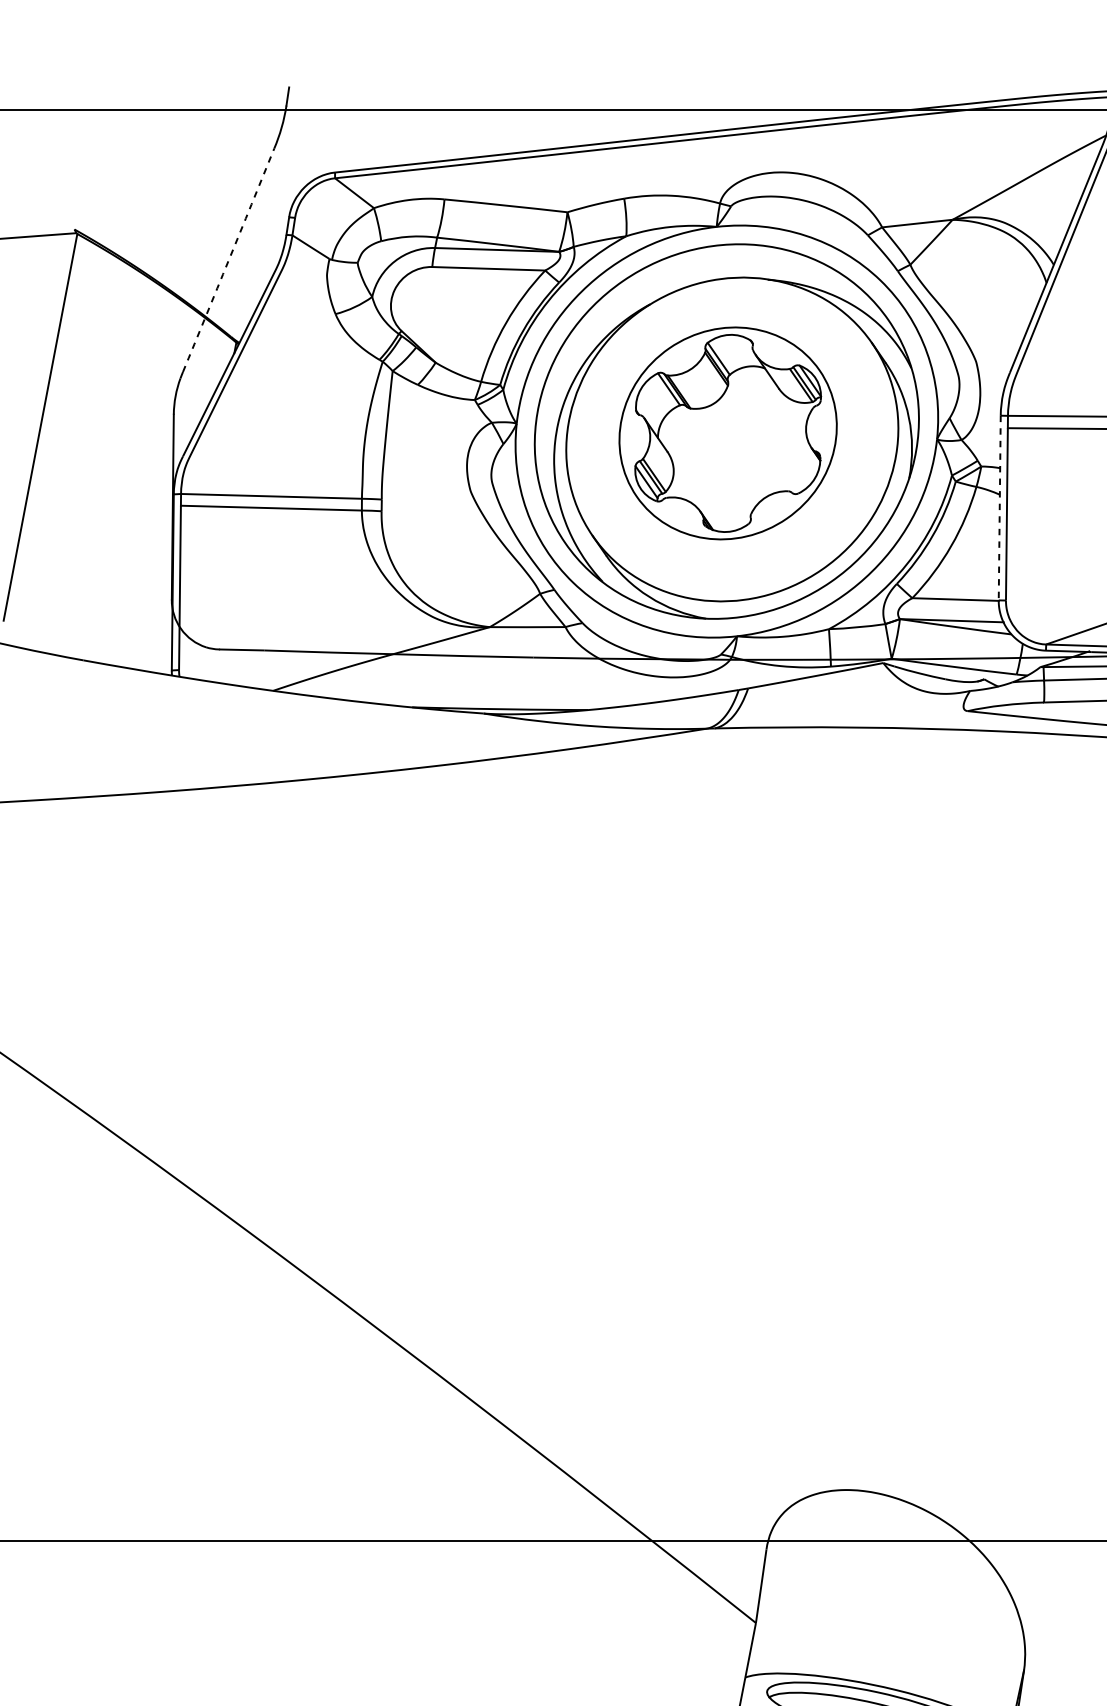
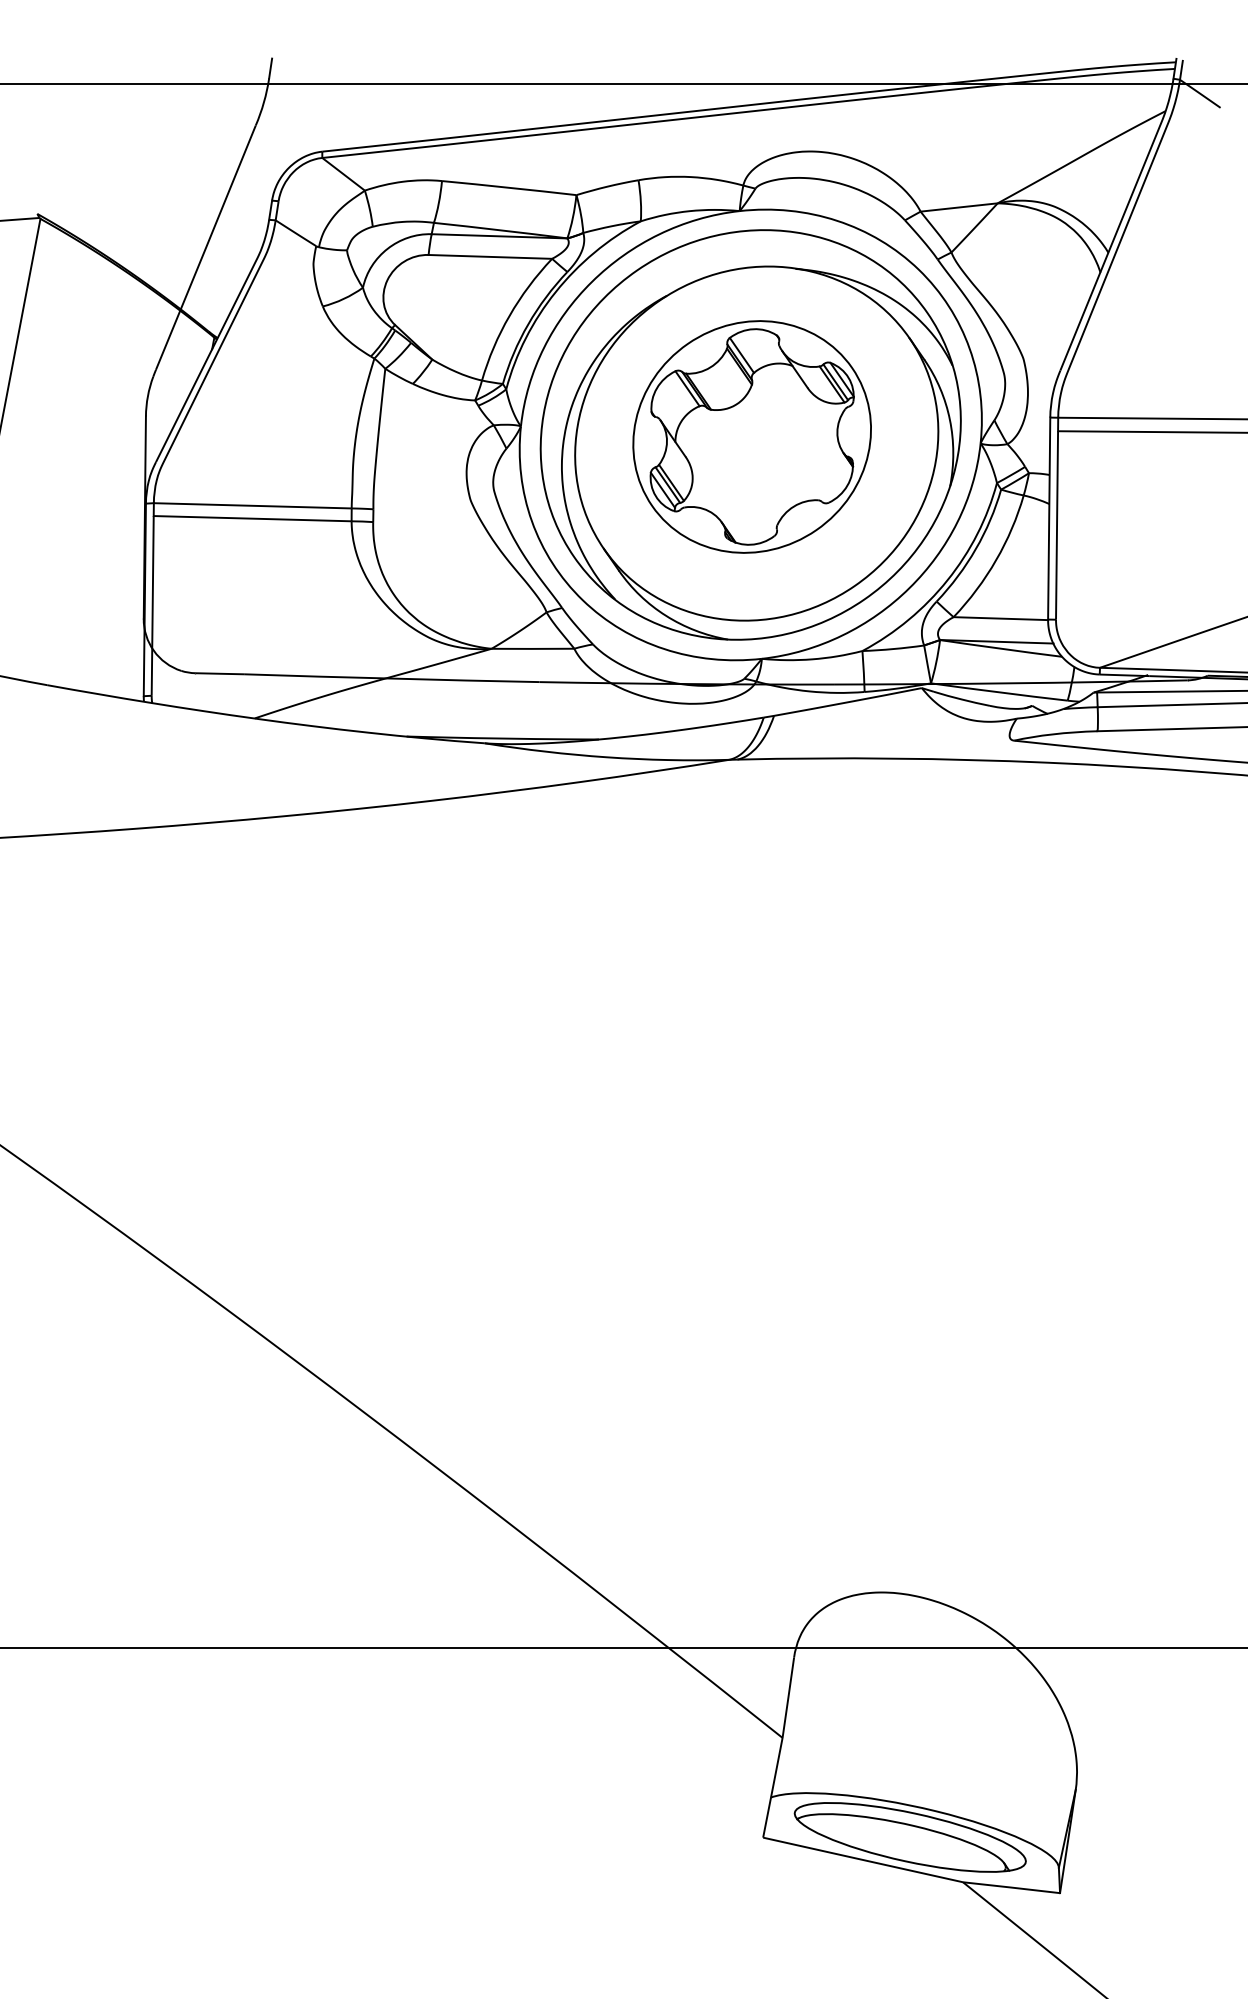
arc: (229, 260) -> (206, 247), dashed -> solid
line: (1000, 507) -> (1049, 518), dashed -> solid

